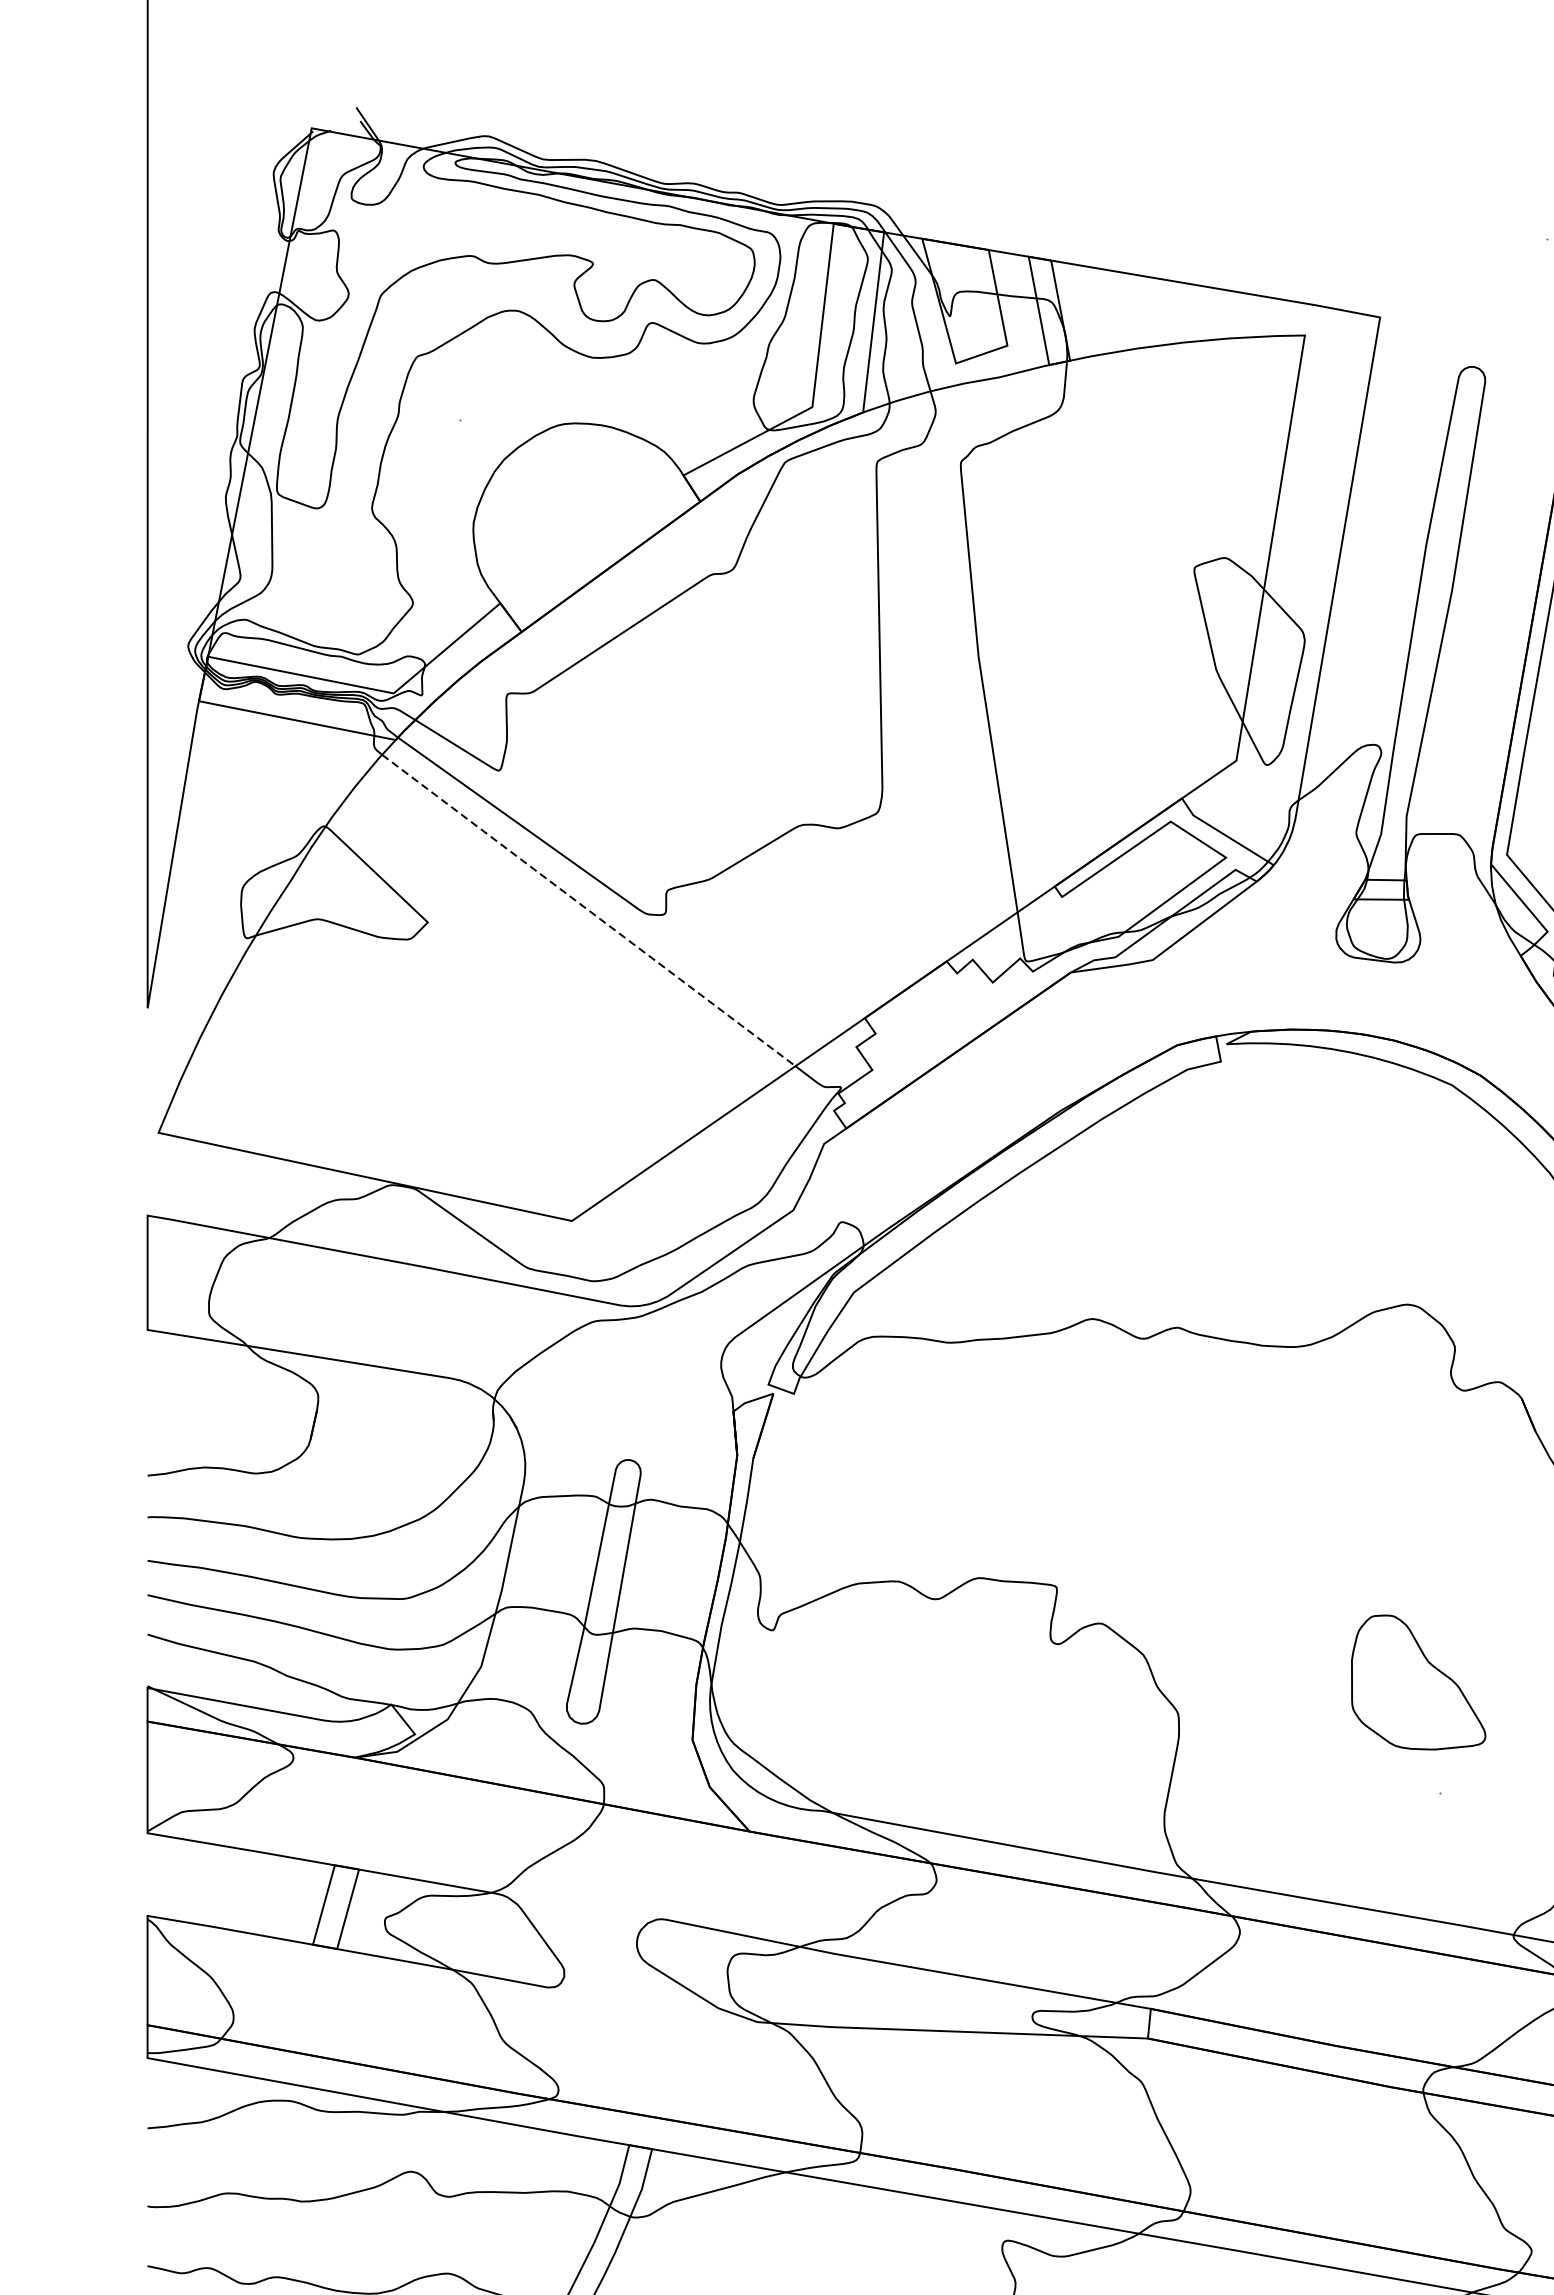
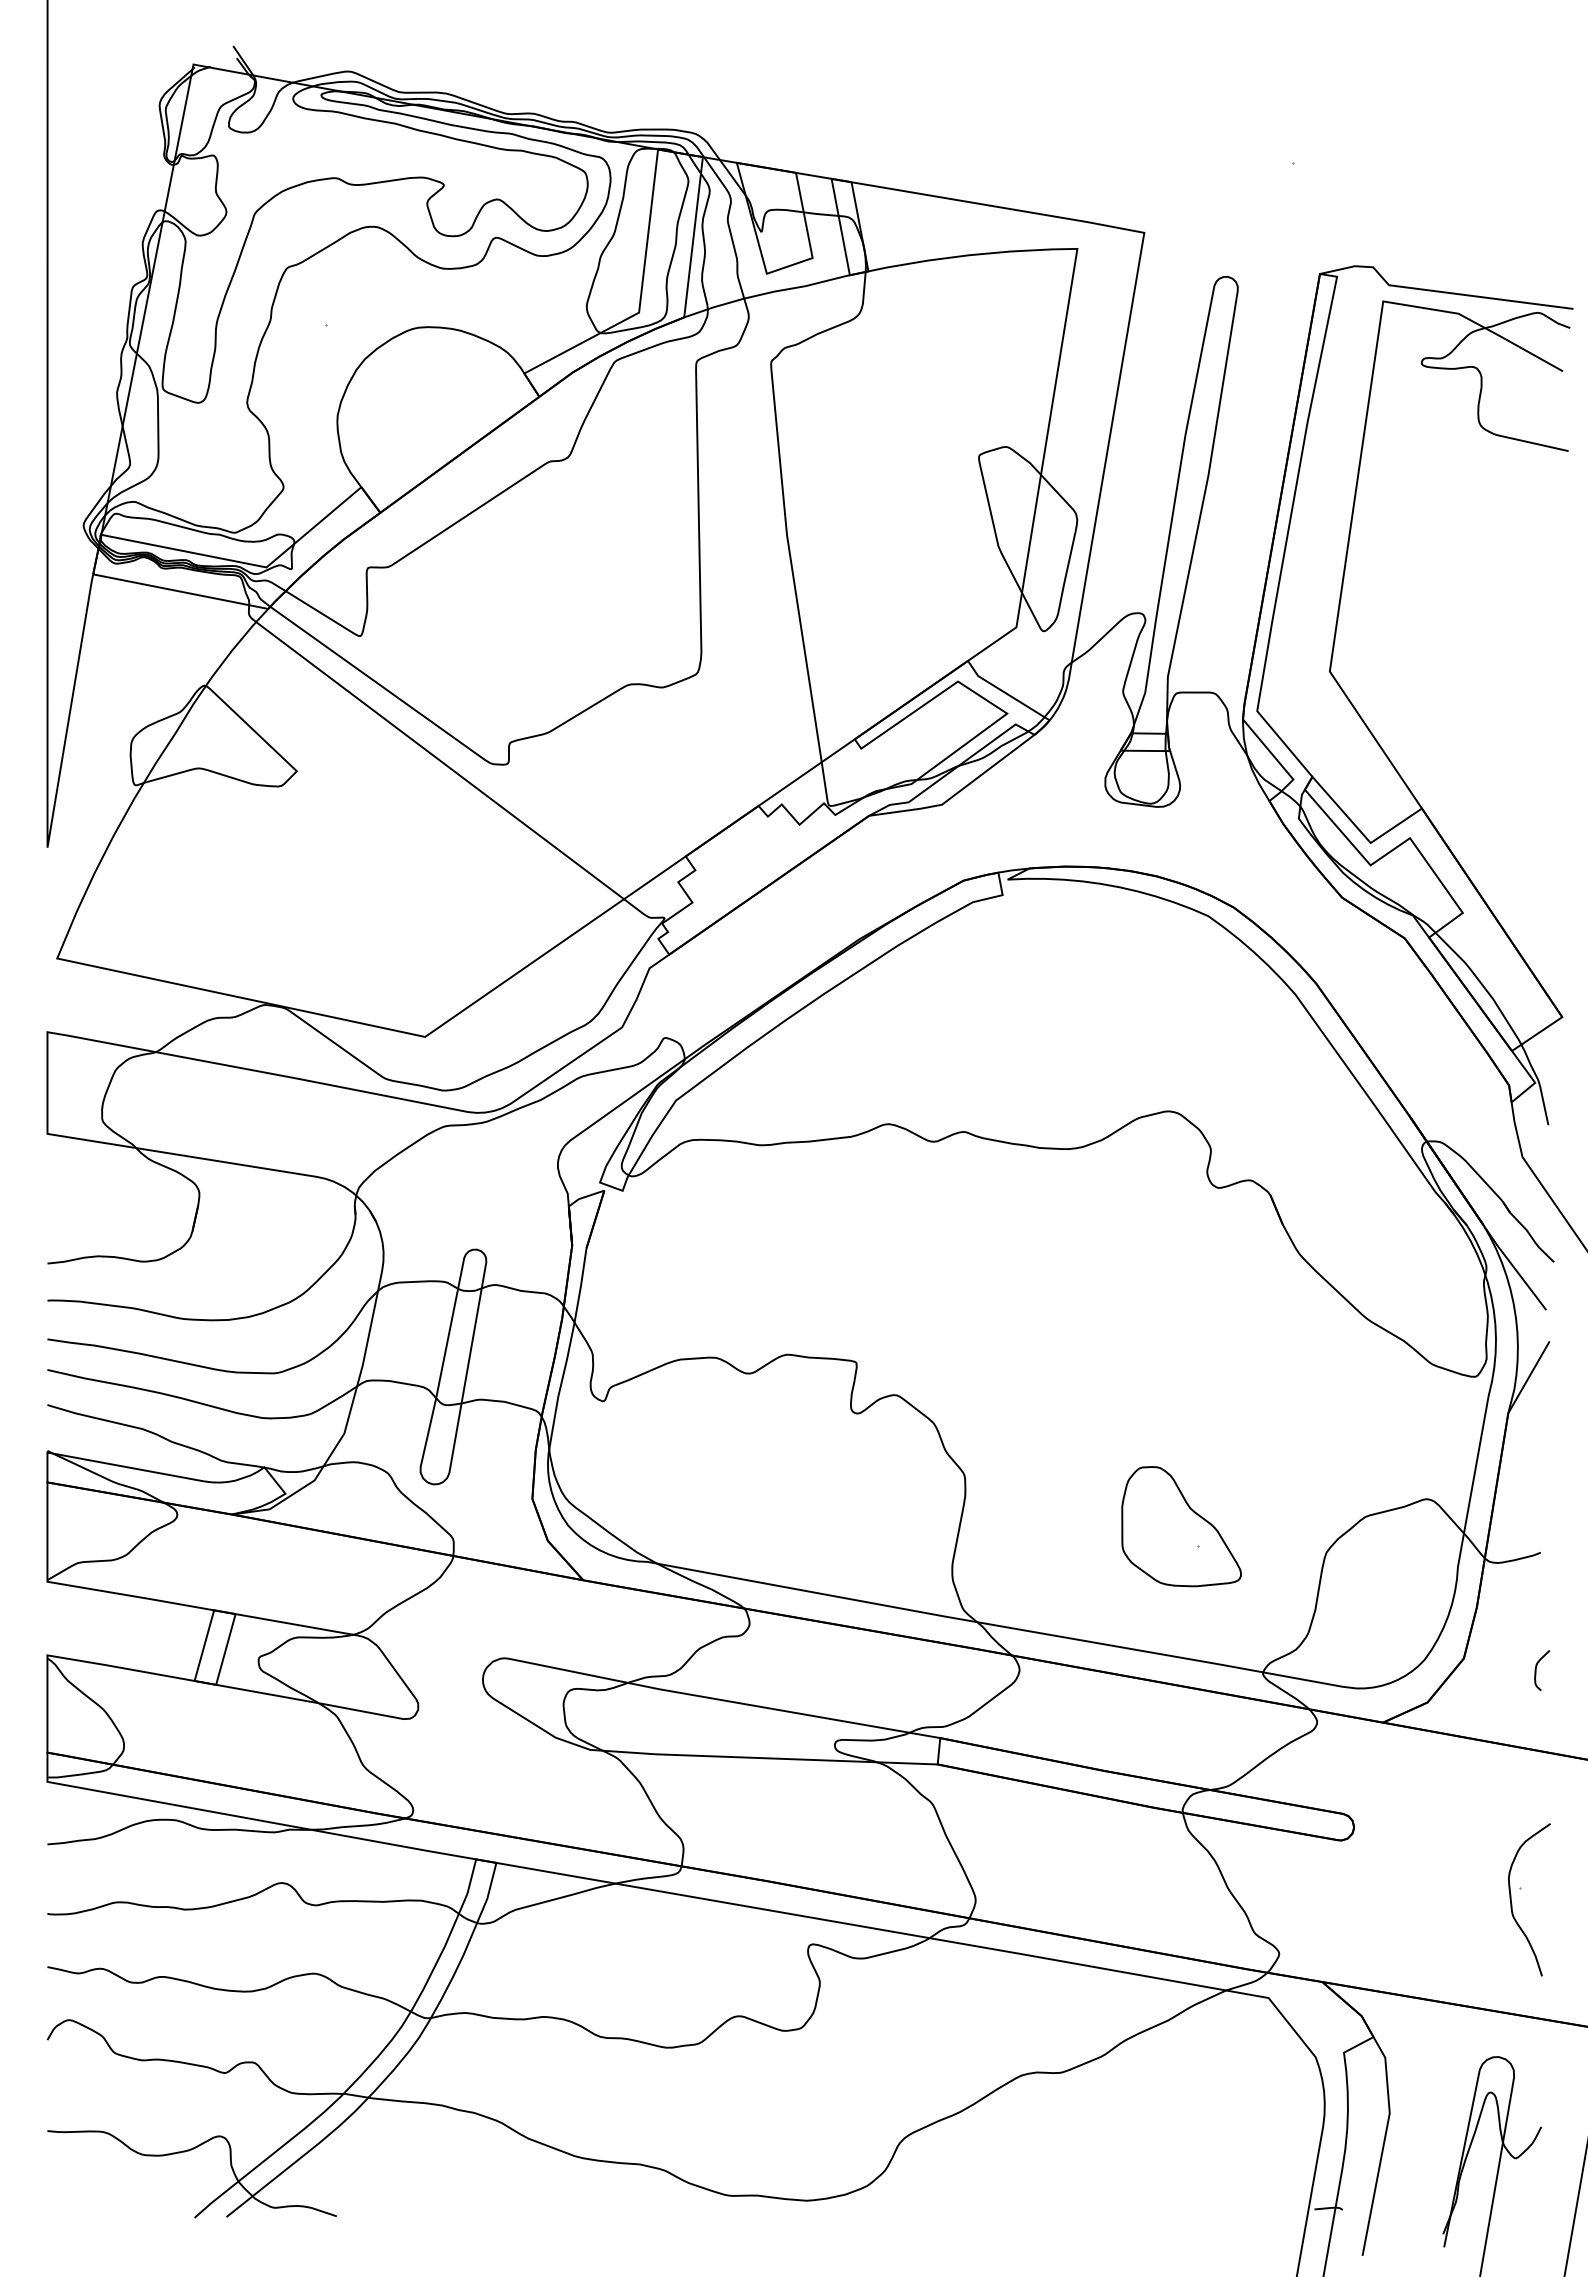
line: (589, 910) -> (440, 760), dashed -> solid
part: (1418, 1682) -> (1181, 1526), moved

